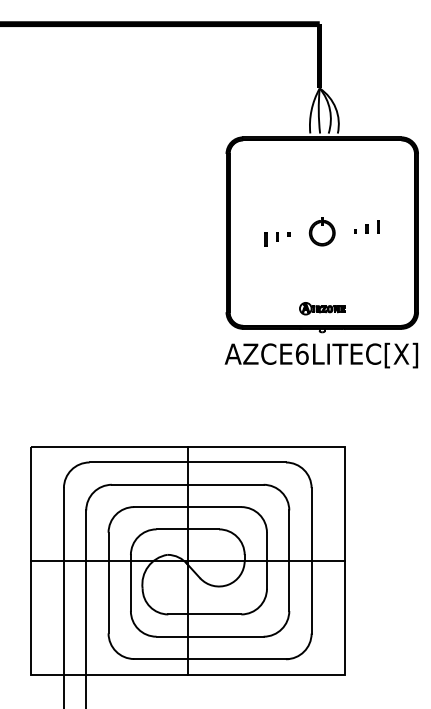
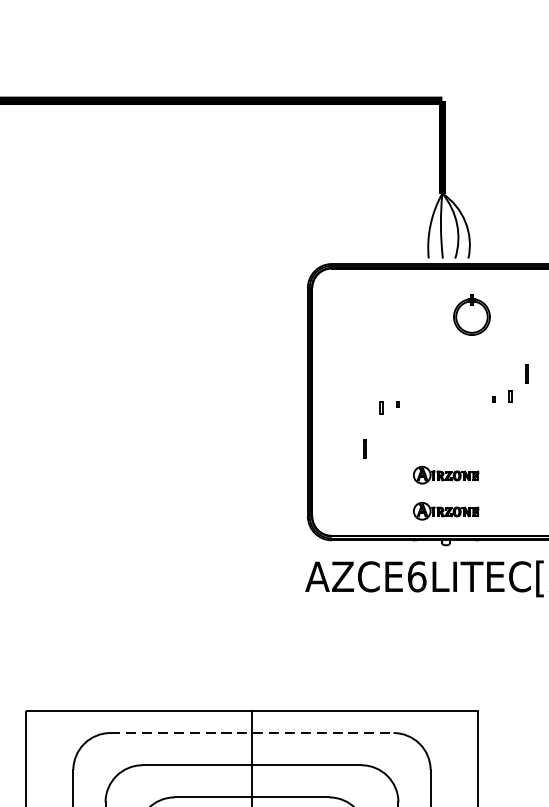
line: (378, 226) -> (527, 373), moved
part: (321, 231) -> (470, 314), moved
part: (265, 239) -> (364, 448), moved
part: (322, 283) -> (446, 474), added
line: (188, 462) -> (253, 733), solid -> dashed

